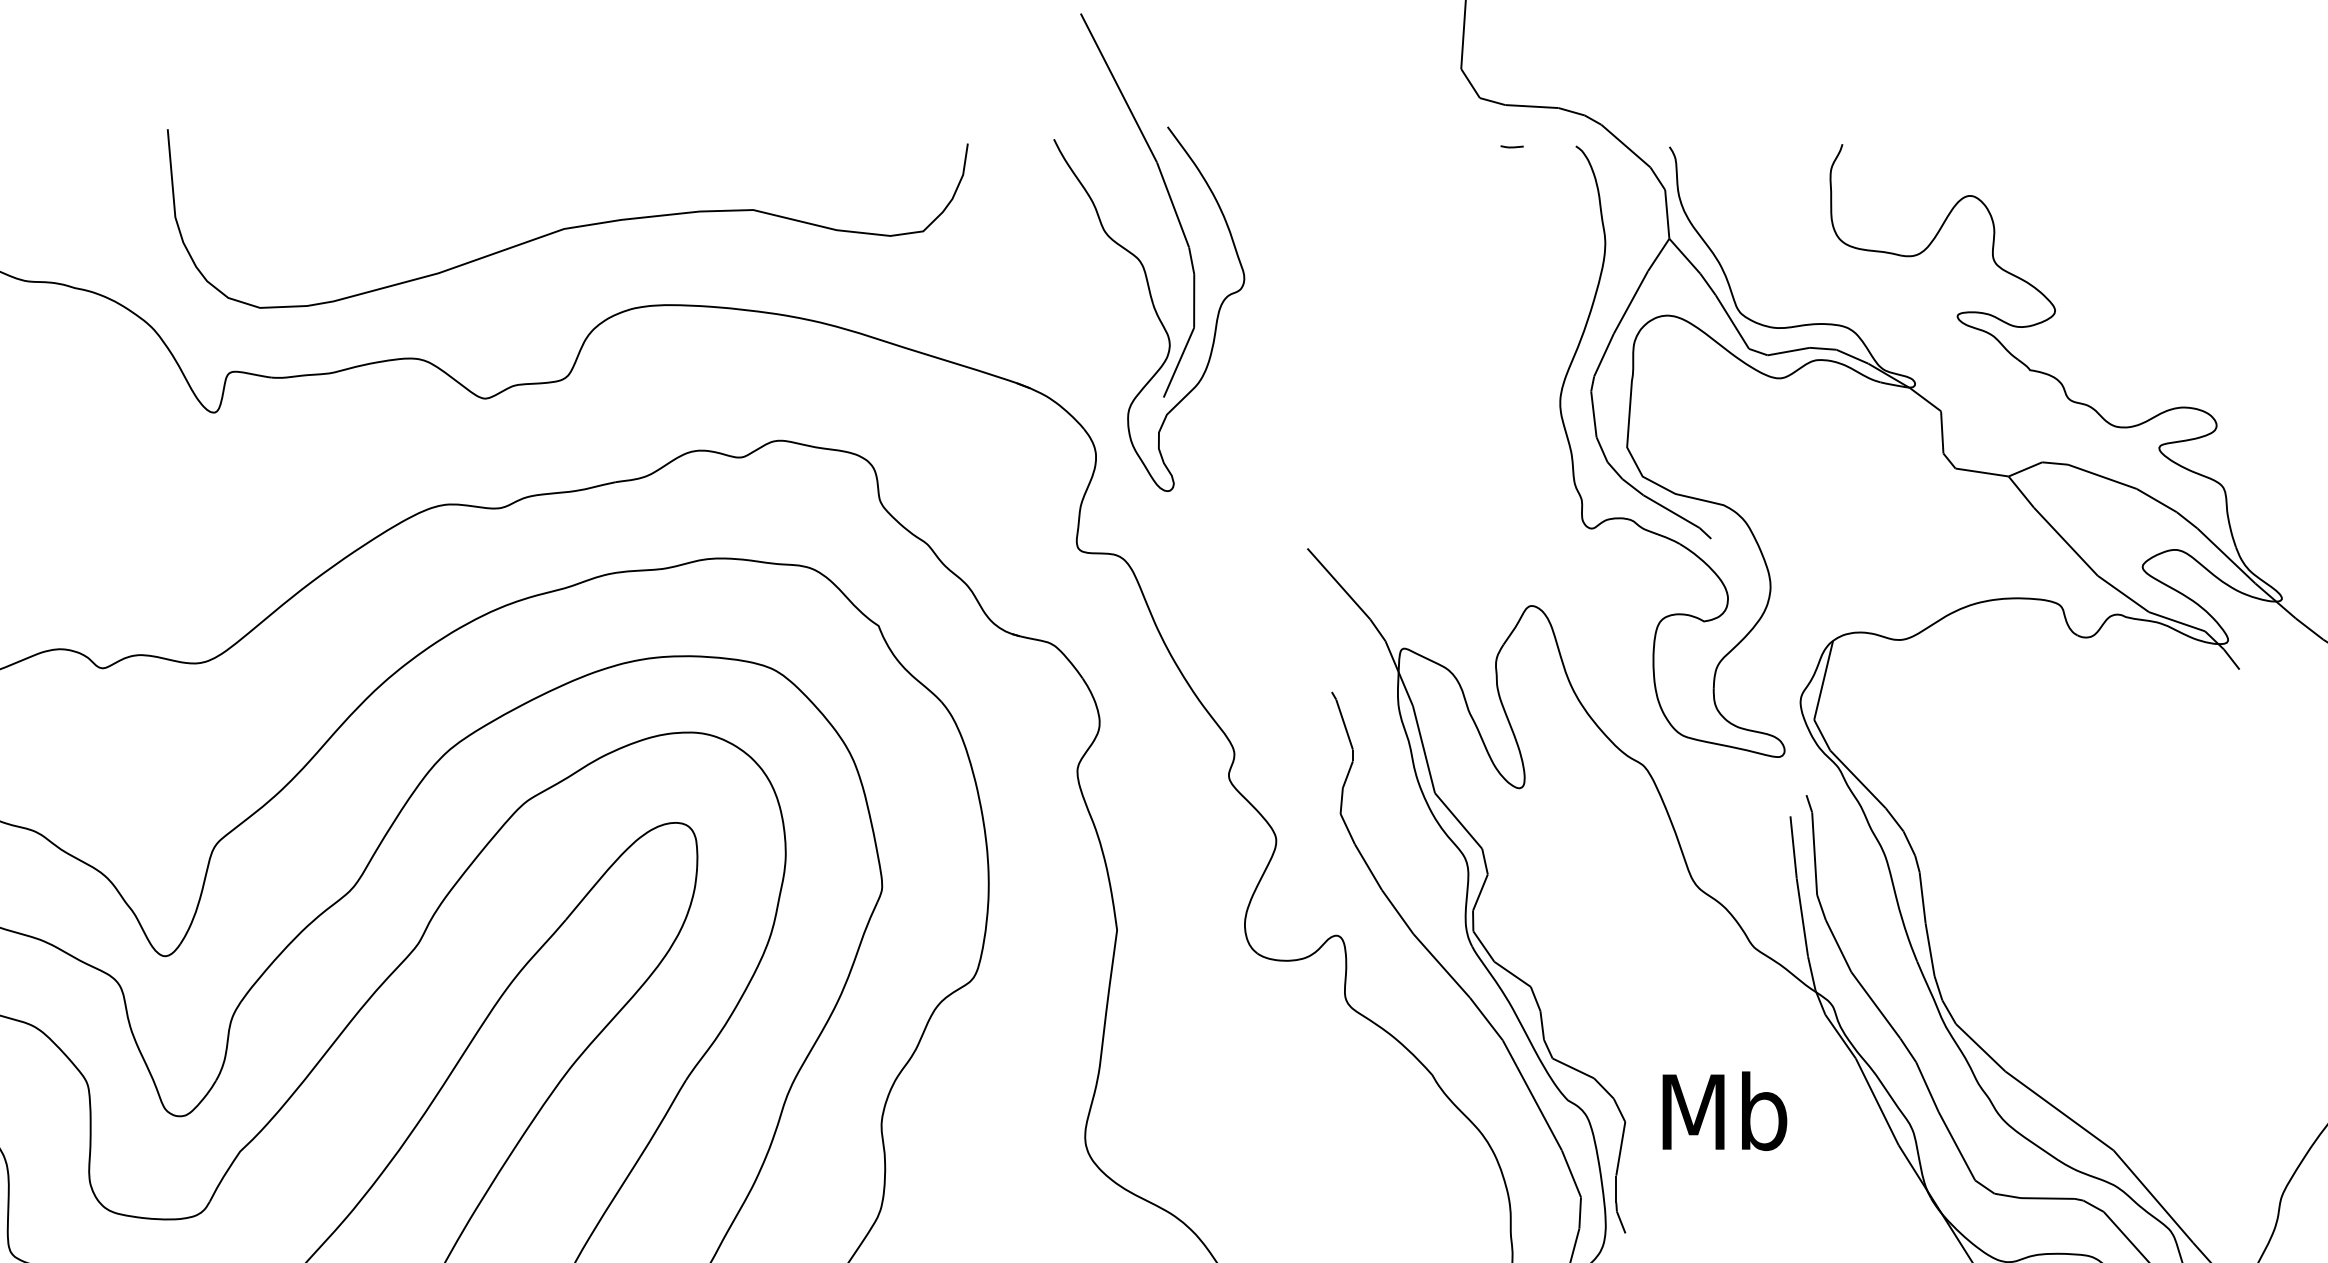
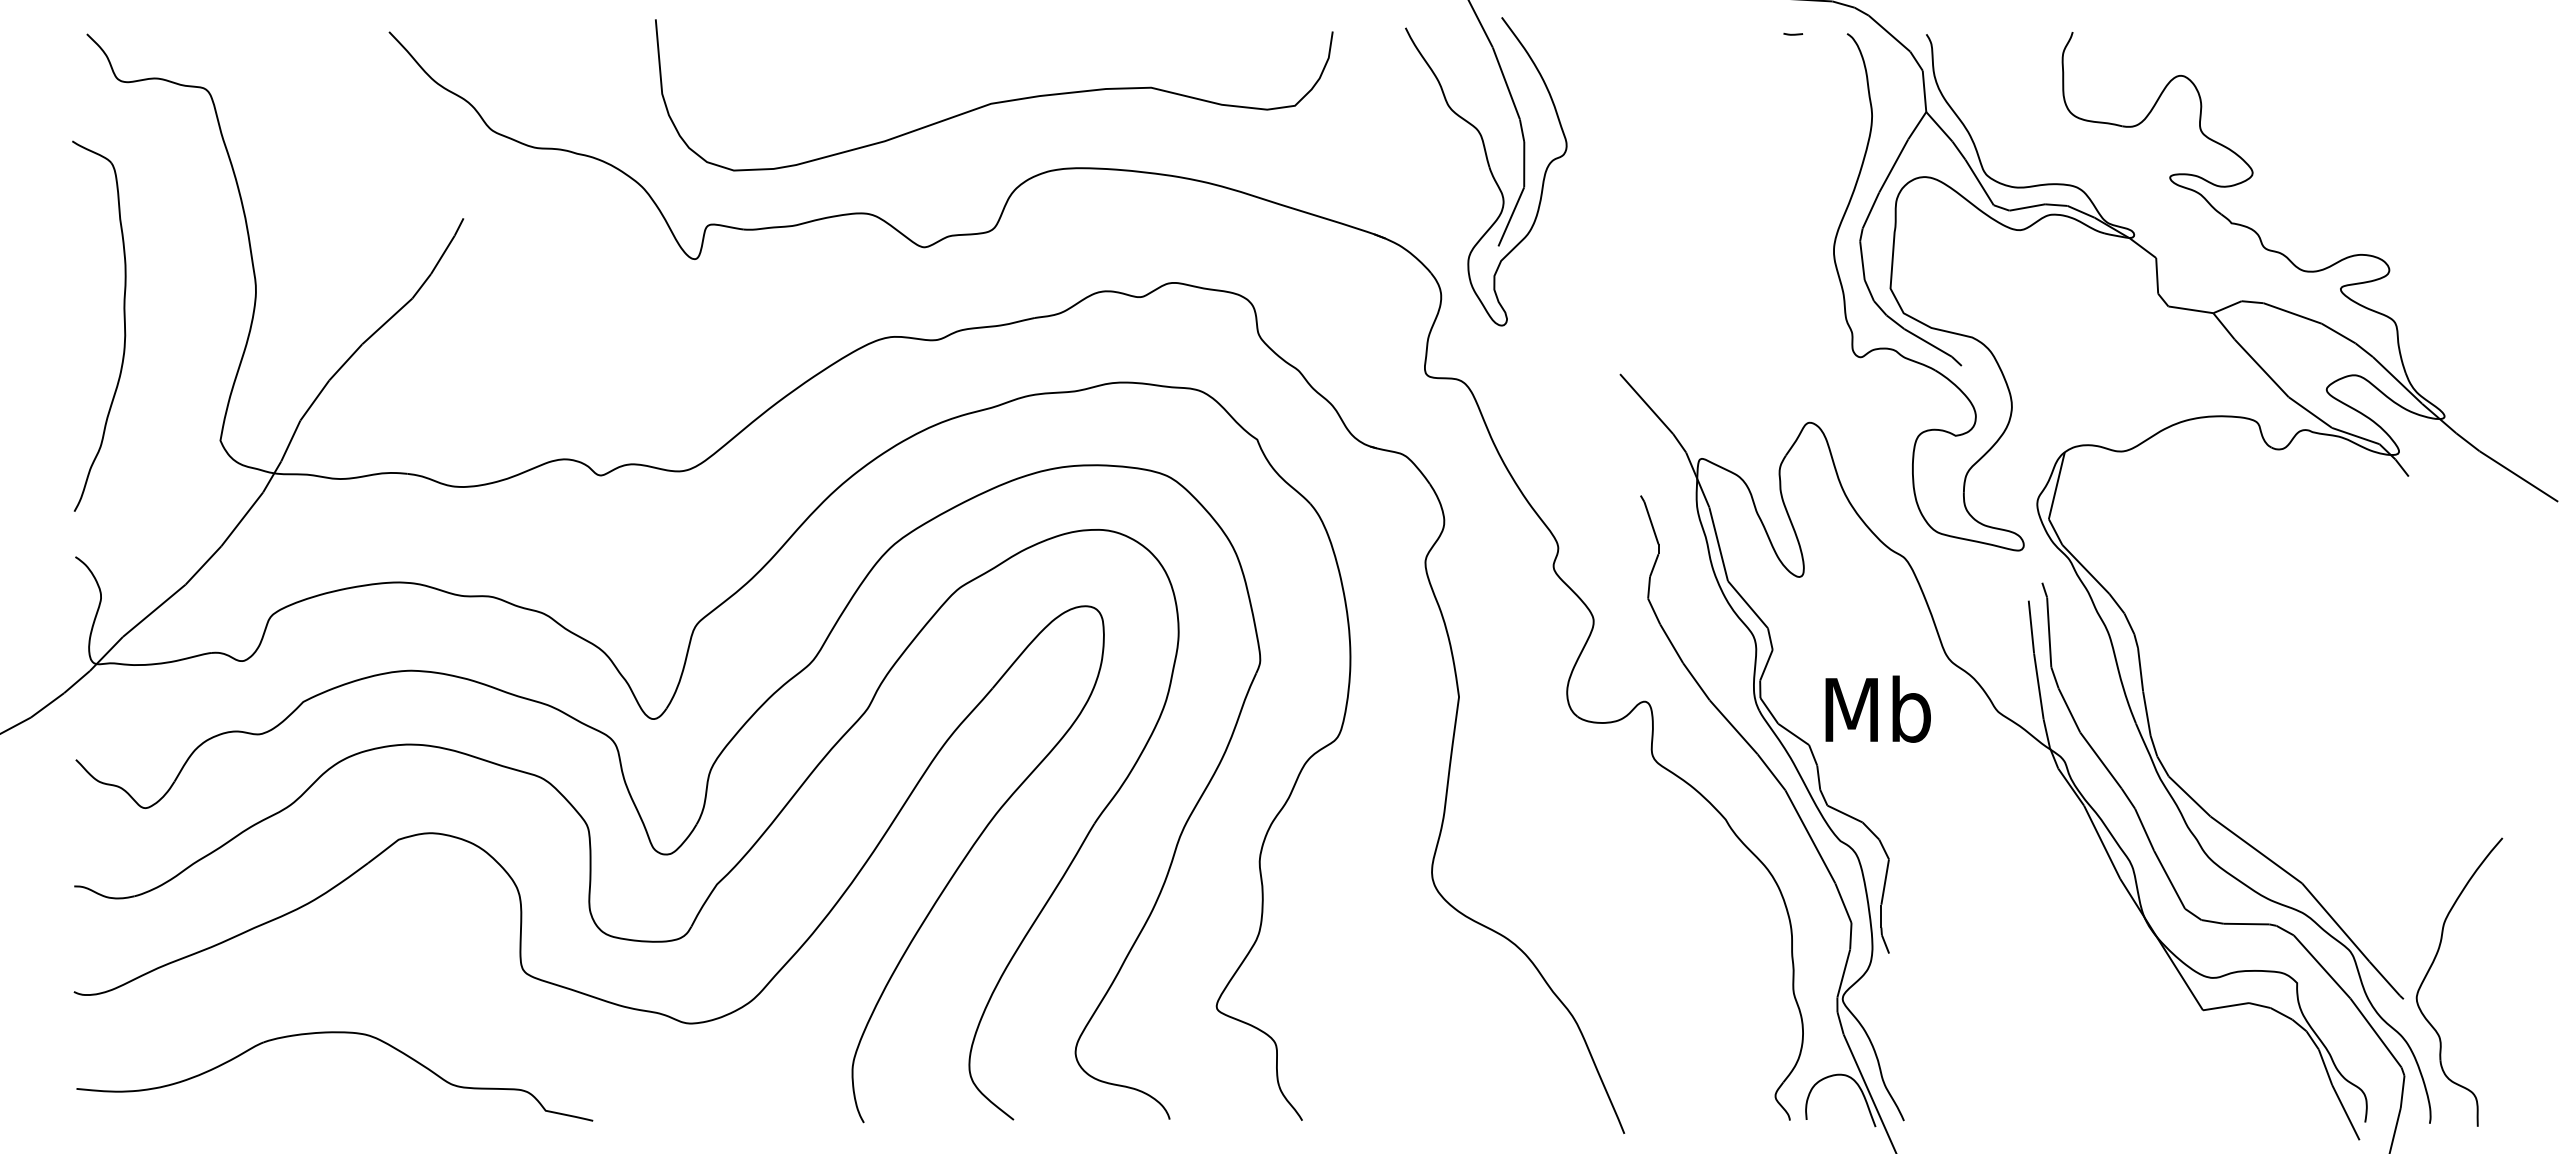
text: (1723, 1110) -> (1877, 708), moved

